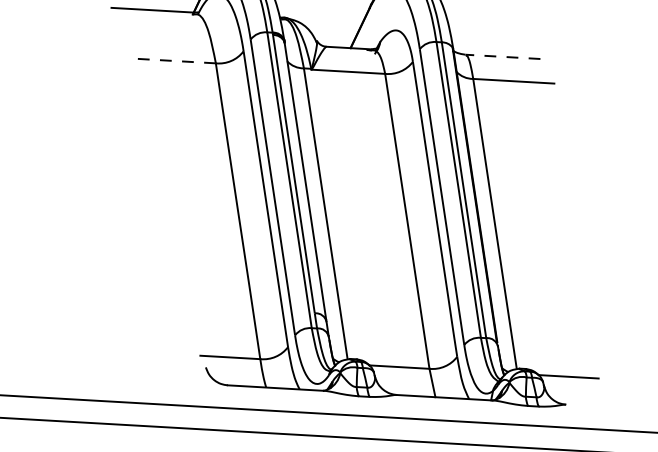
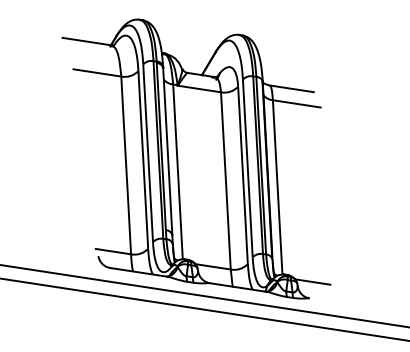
line: (502, 56) -> (291, 88), dashed -> solid
line: (173, 60) -> (96, 72), dashed -> solid

